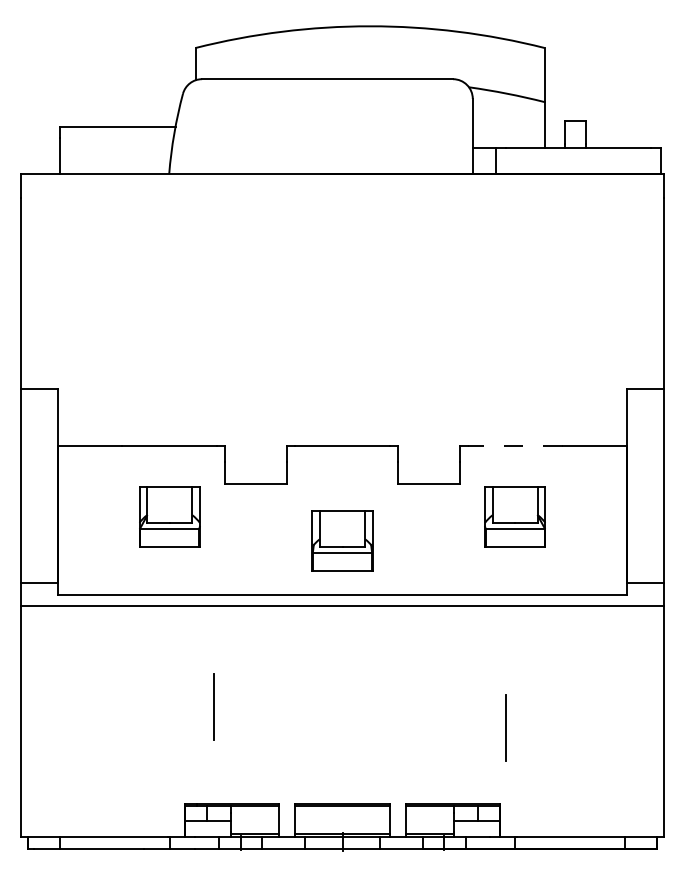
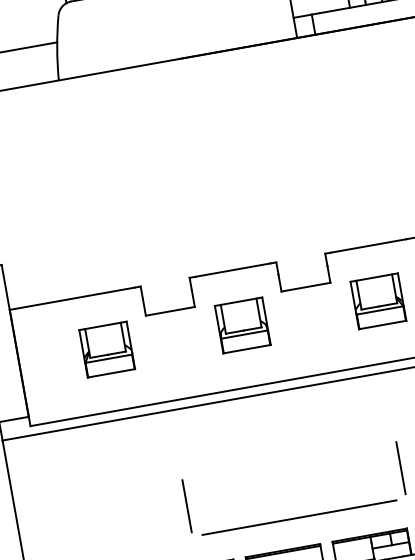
line: (515, 446) -> (368, 245), dashed -> solid
part: (342, 540) -> (242, 325), moved
line: (213, 706) -> (186, 506), moved
line: (369, 766) -> (298, 517), added

